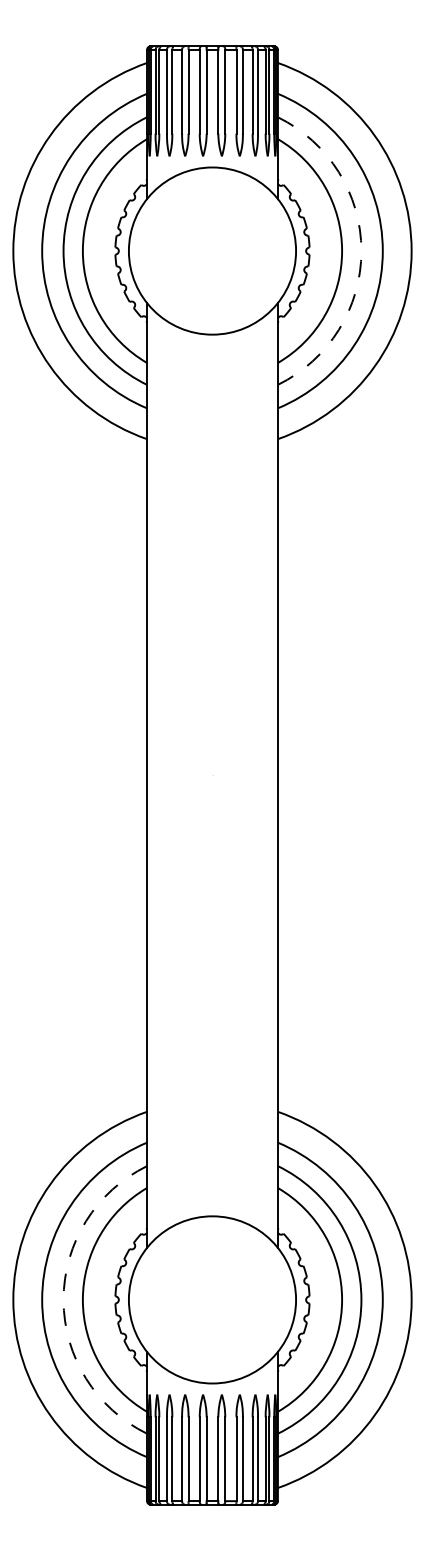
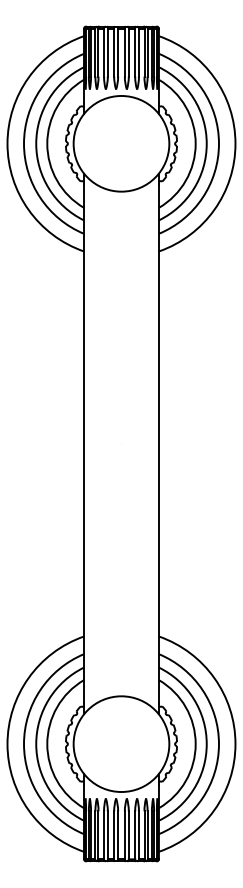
arc: (361, 250) -> (206, 143), dashed -> solid
arc: (63, 1300) -> (36, 744), dashed -> solid

